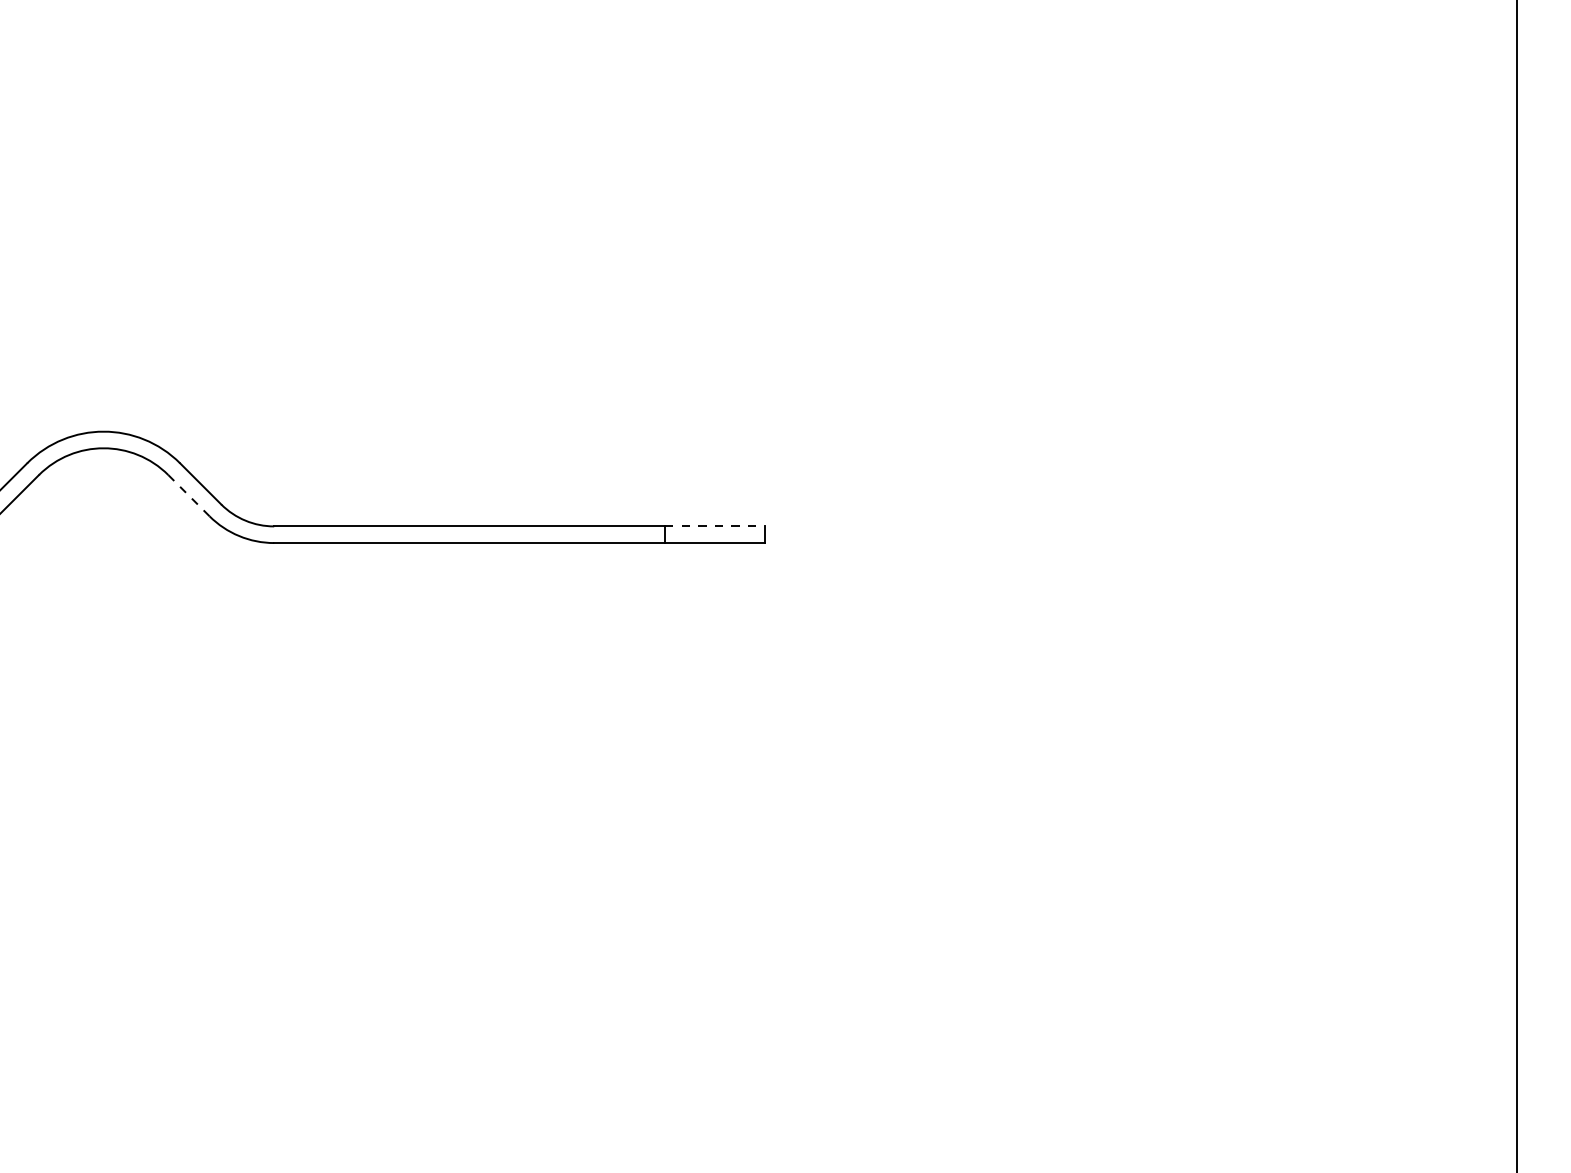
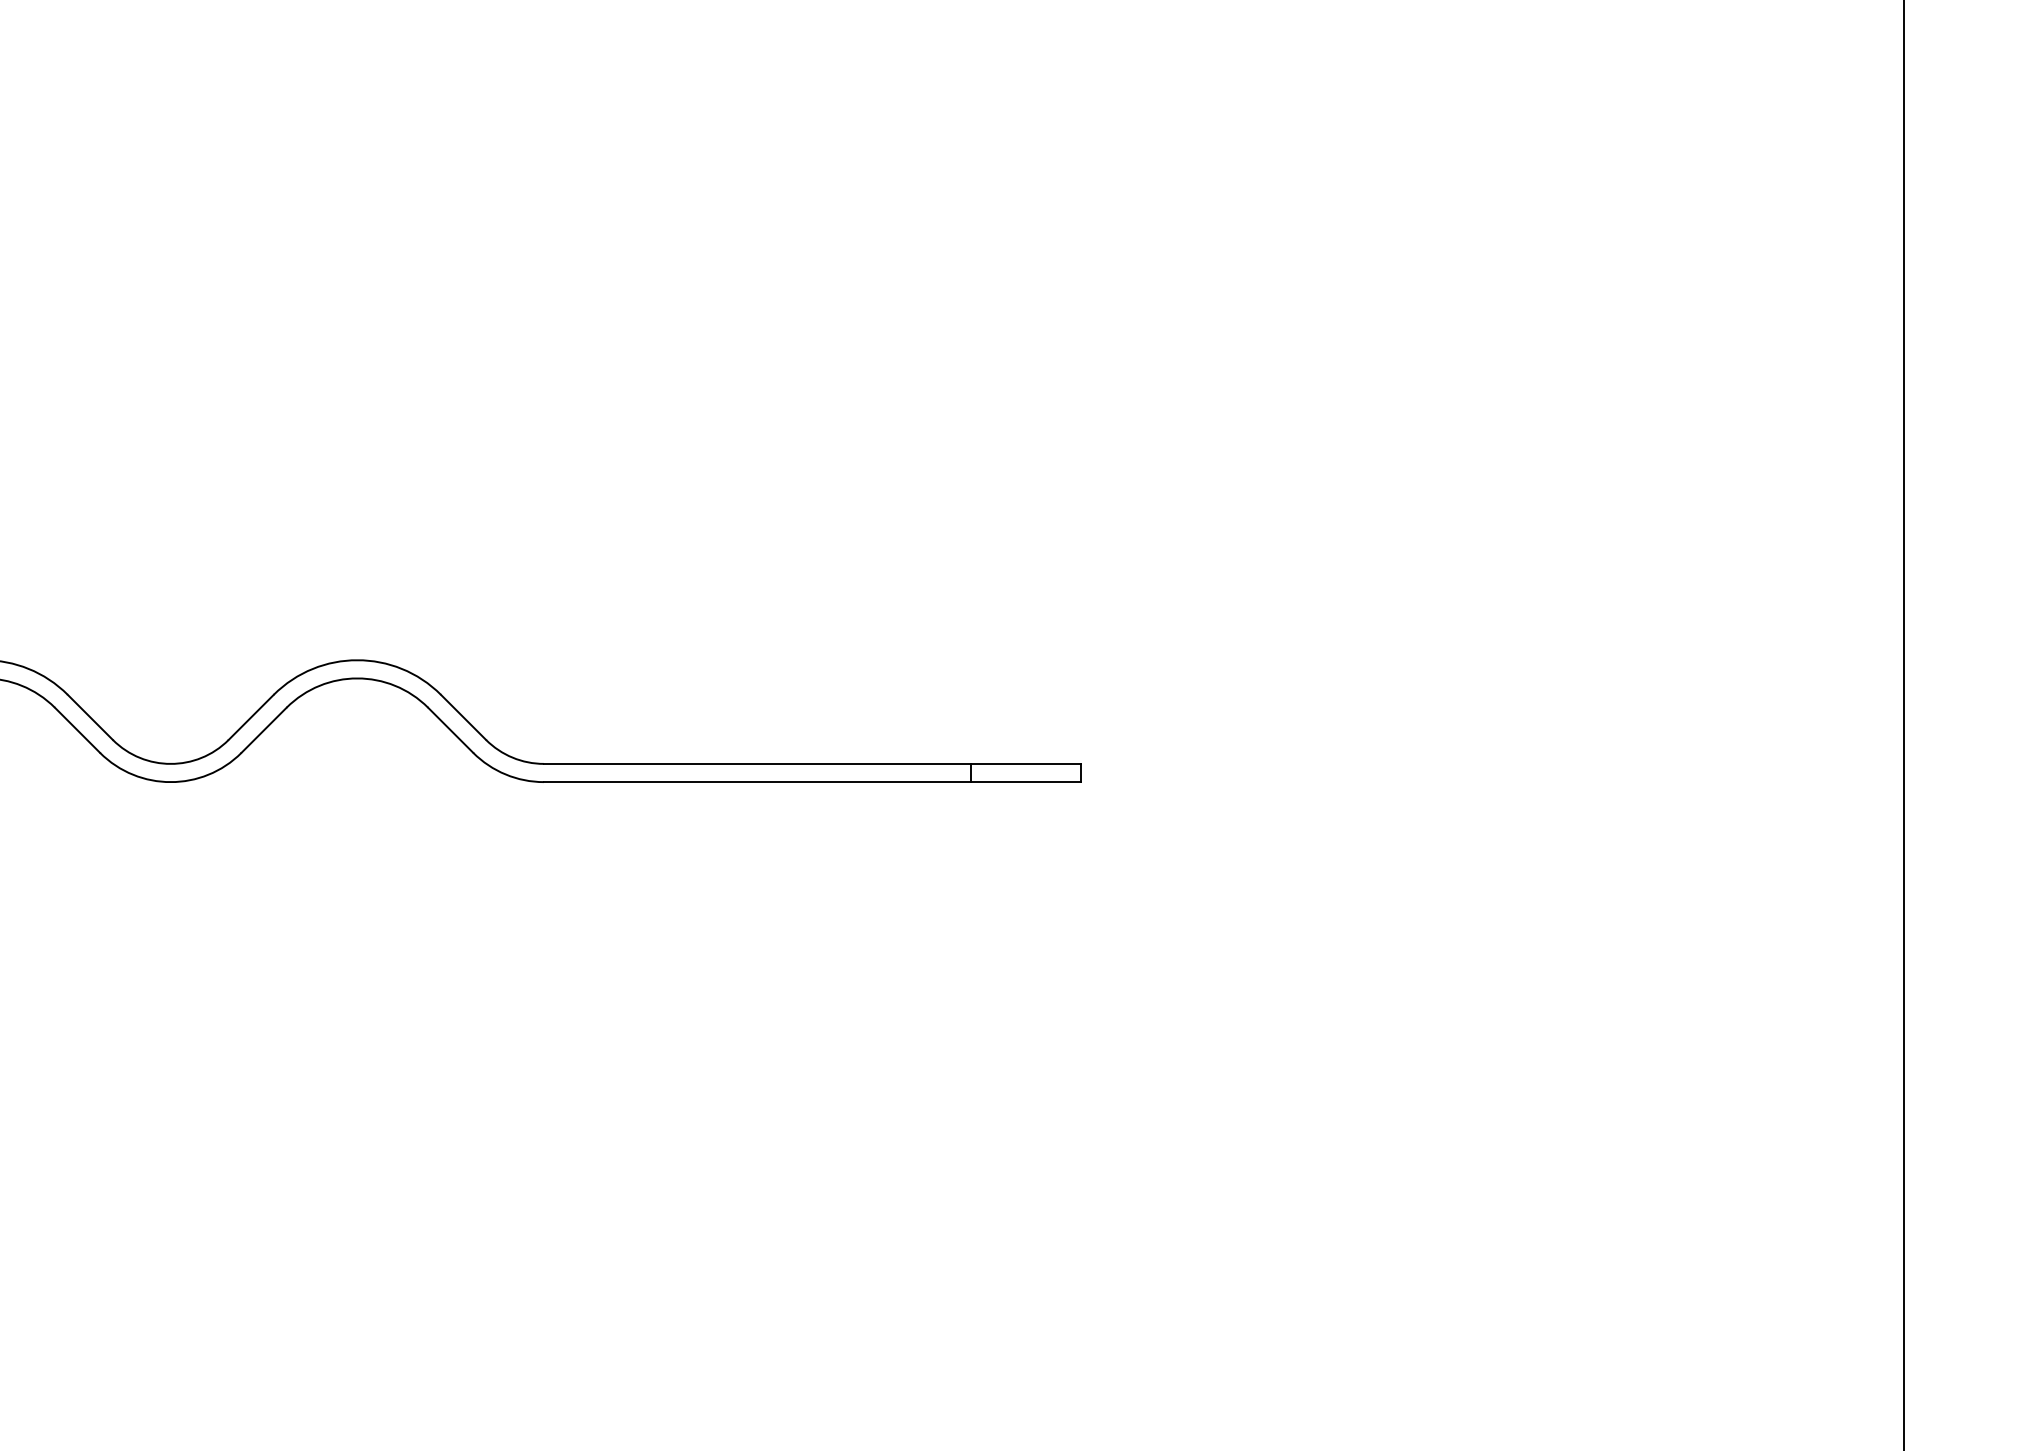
line: (188, 495) -> (450, 730), dashed -> solid
line: (715, 526) -> (1026, 763), dashed -> solid

